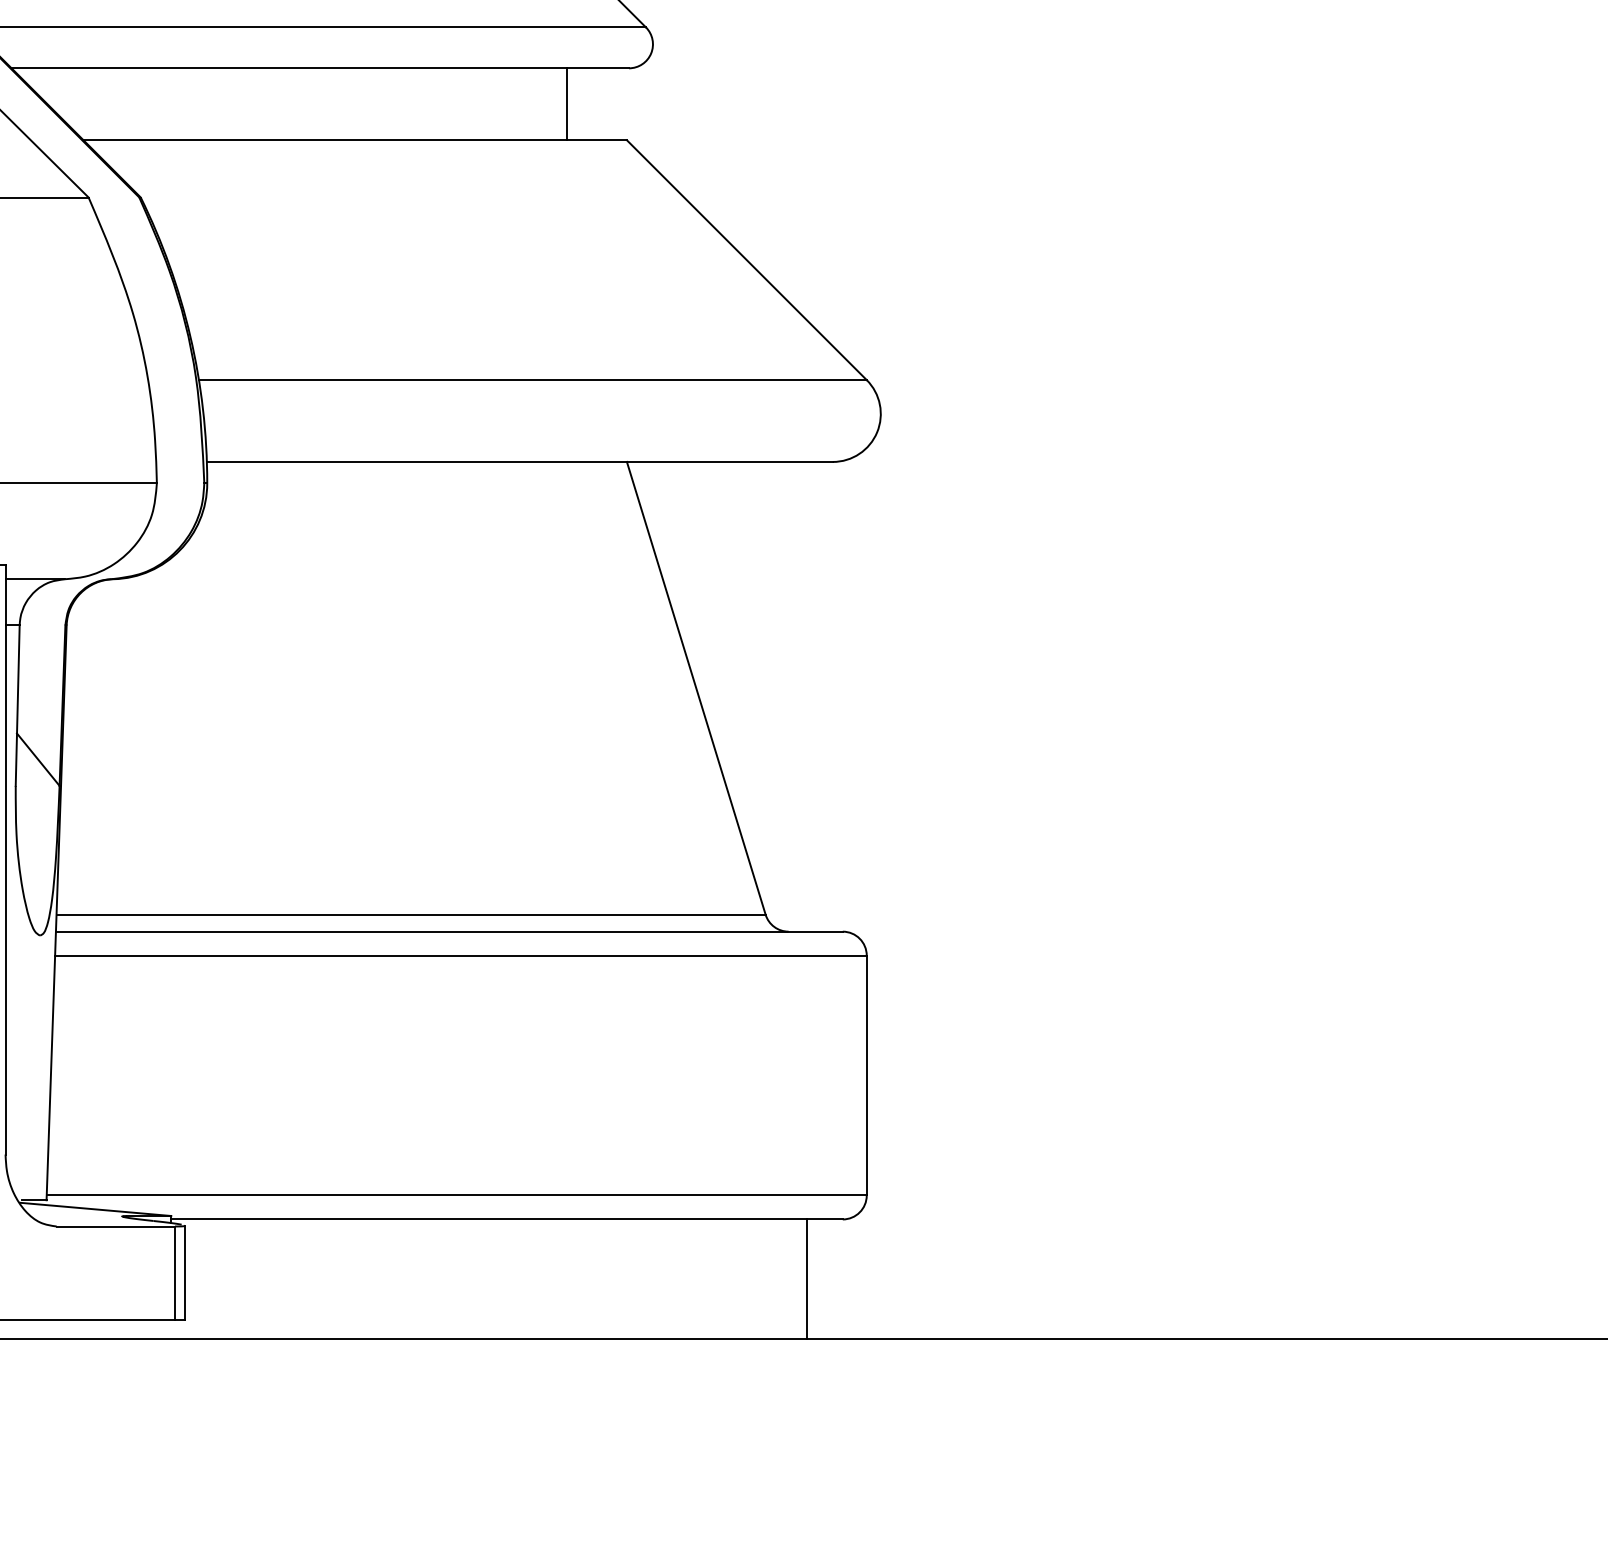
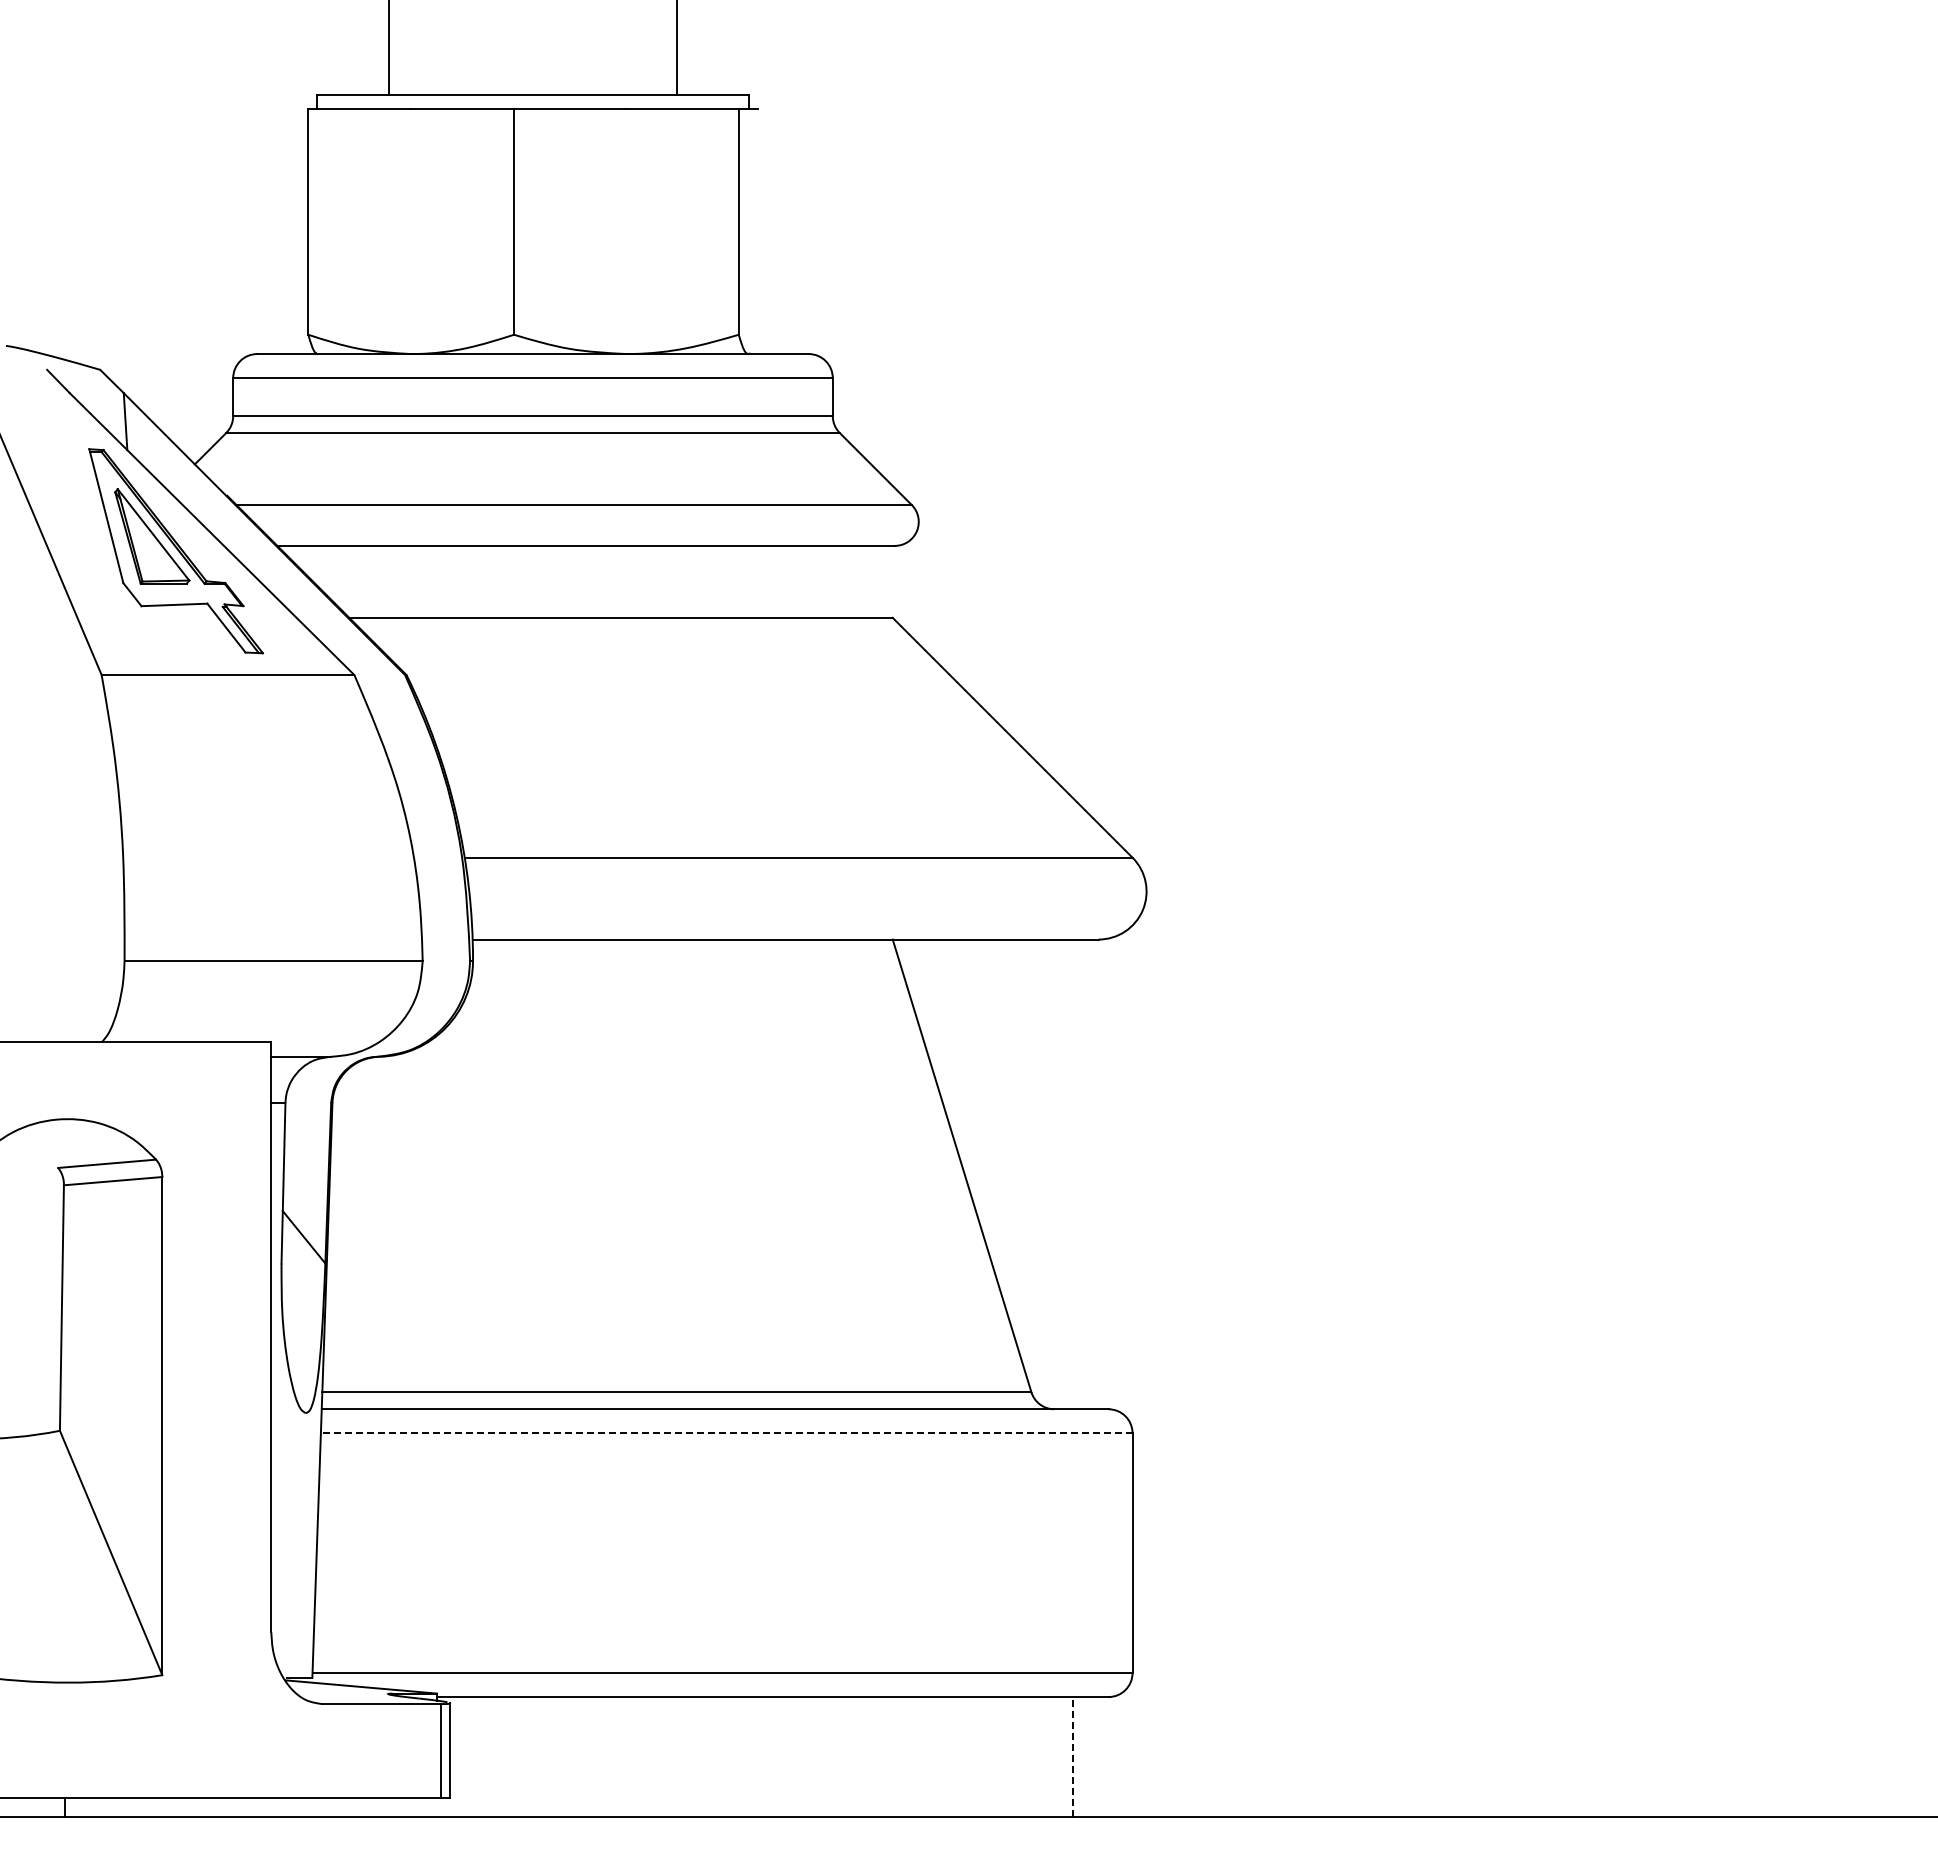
line: (566, 103) -> (832, 581), removed
line: (460, 955) -> (726, 1433), solid -> dashed
line: (806, 1279) -> (1072, 1757), solid -> dashed

